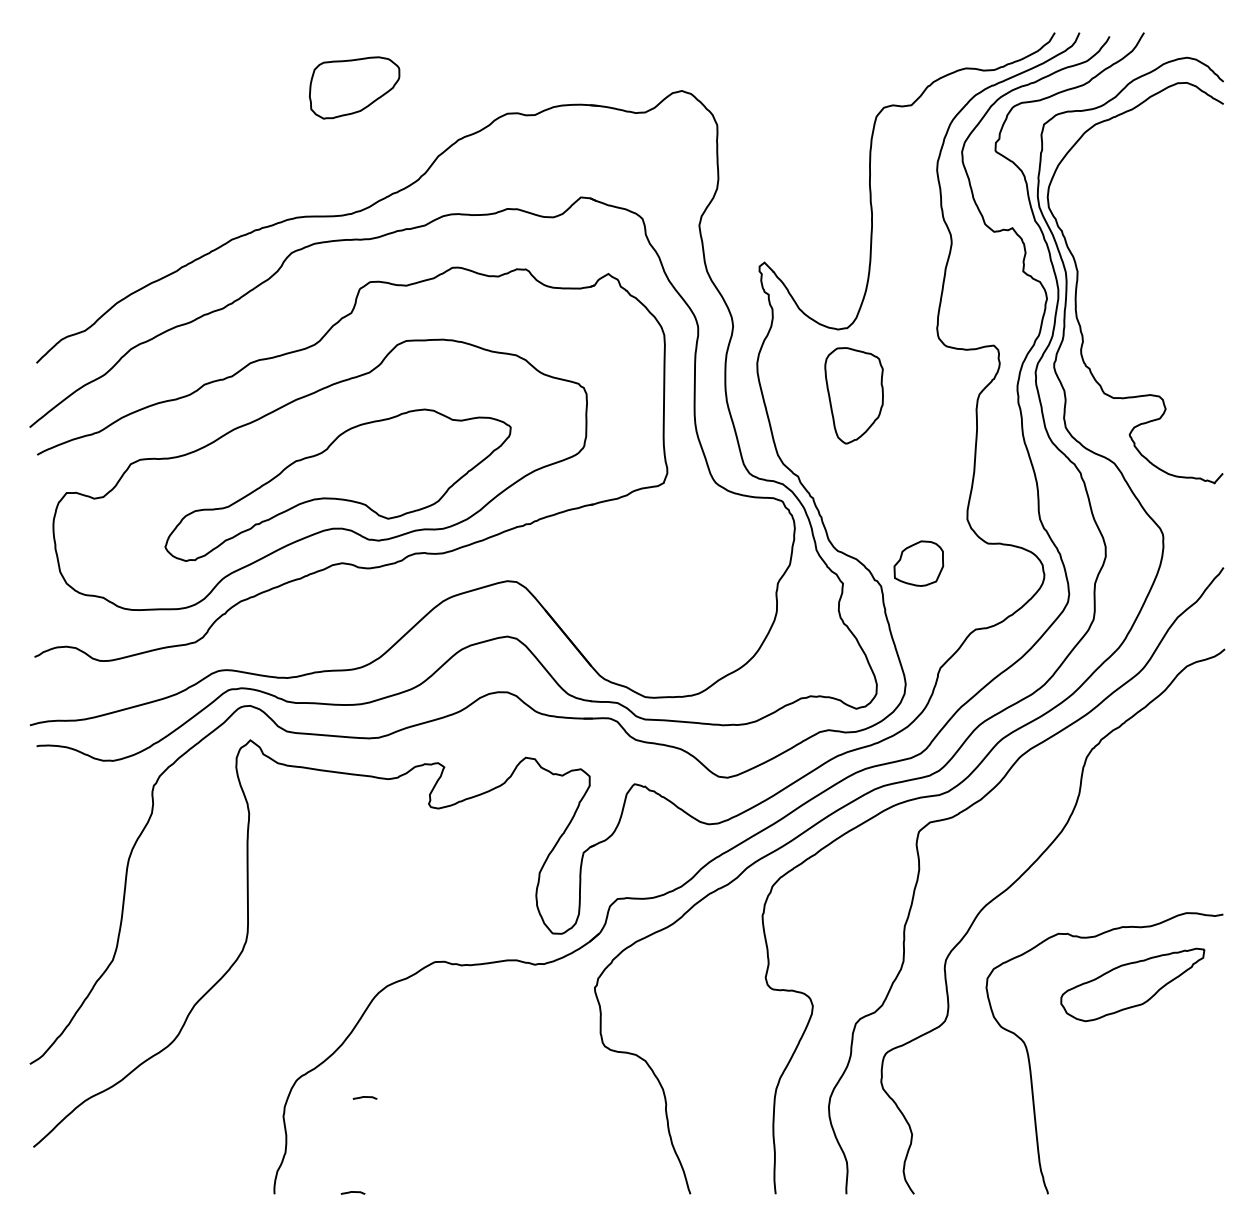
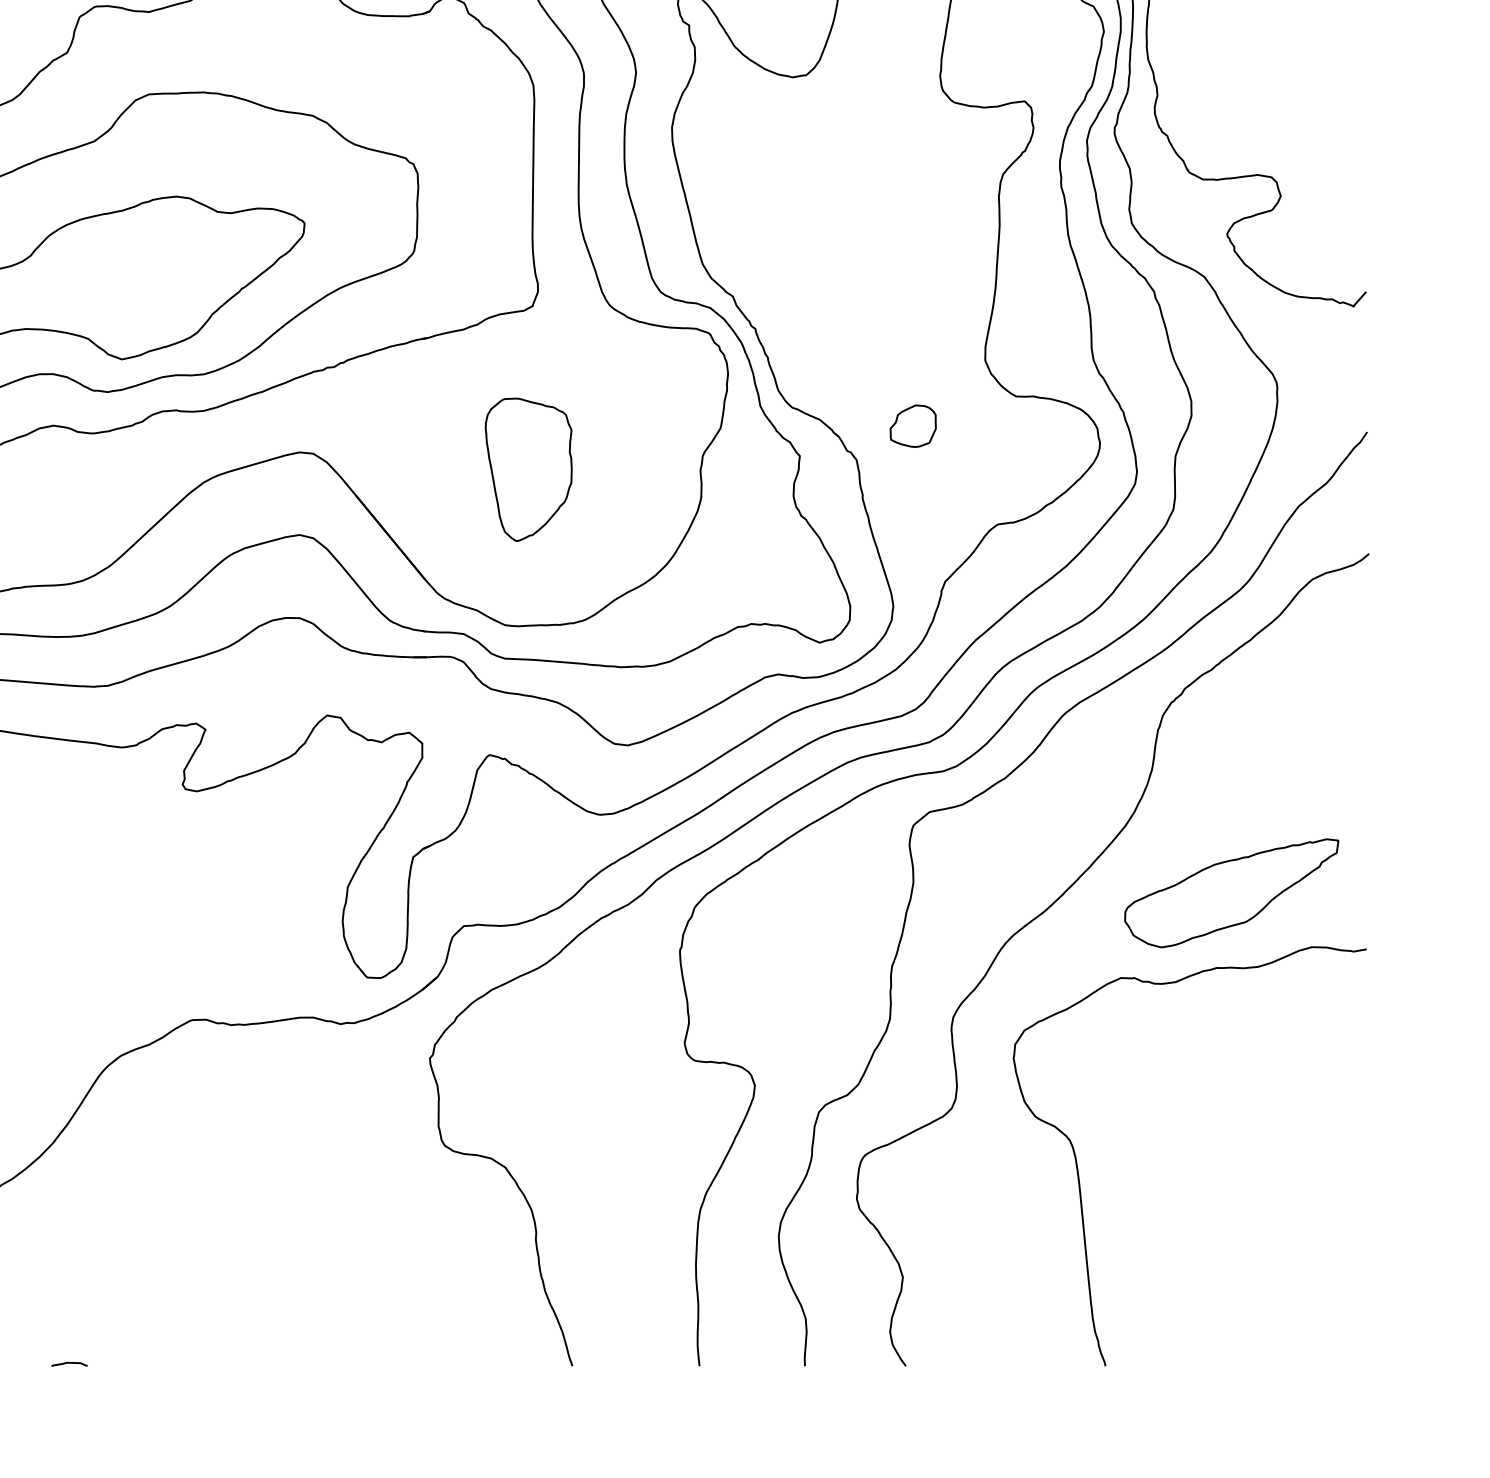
part: (853, 395) -> (527, 469), moved
part: (919, 563) -> (913, 426), size x0.62
part: (1132, 984) -> (1231, 892), moved
curve: (364, 1097) -> (86, 1222), removed

